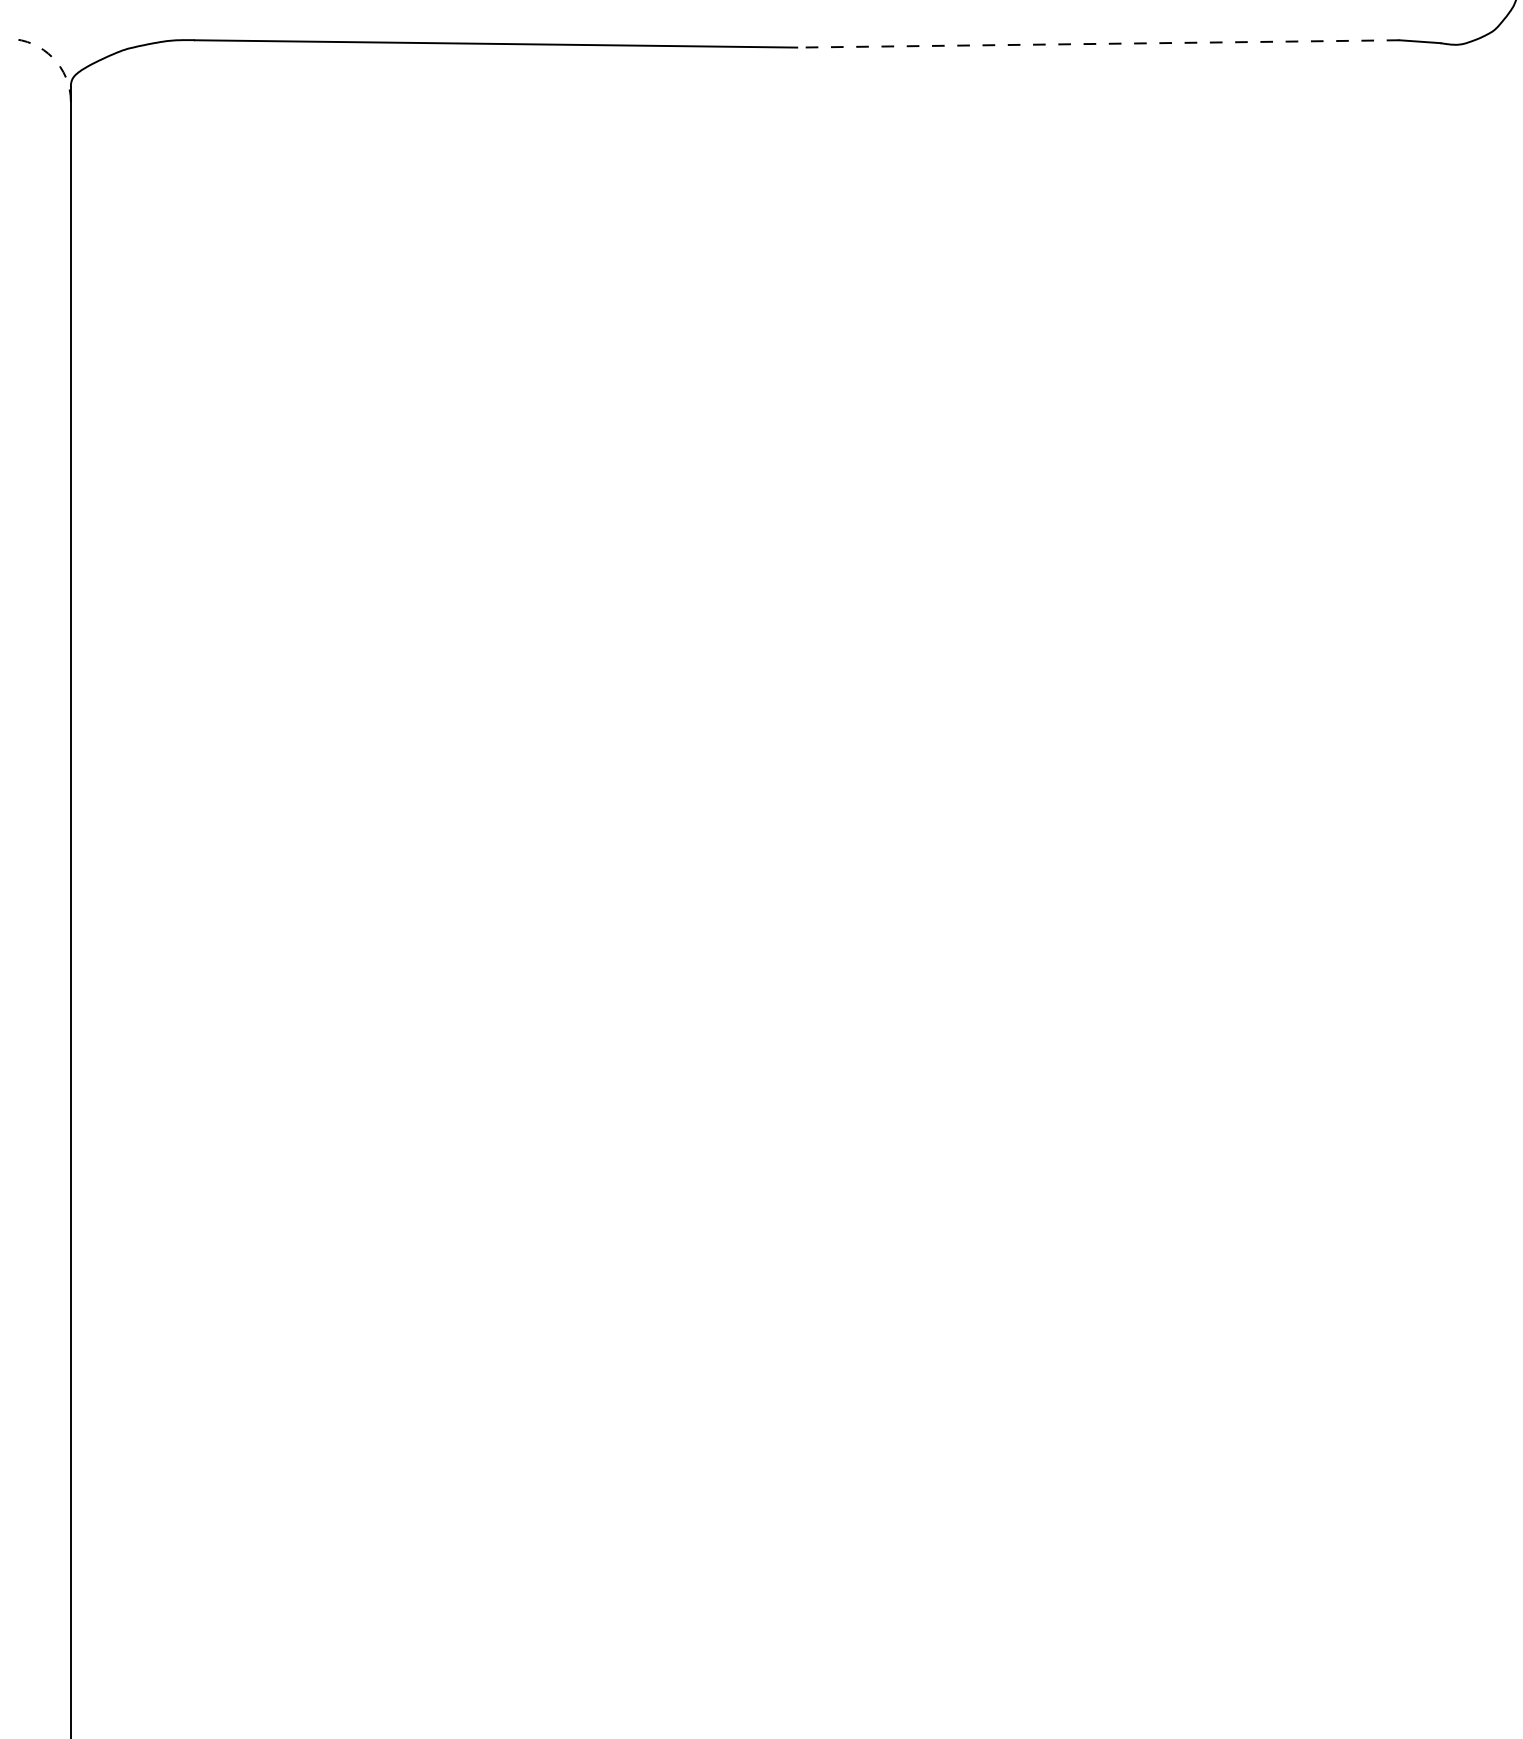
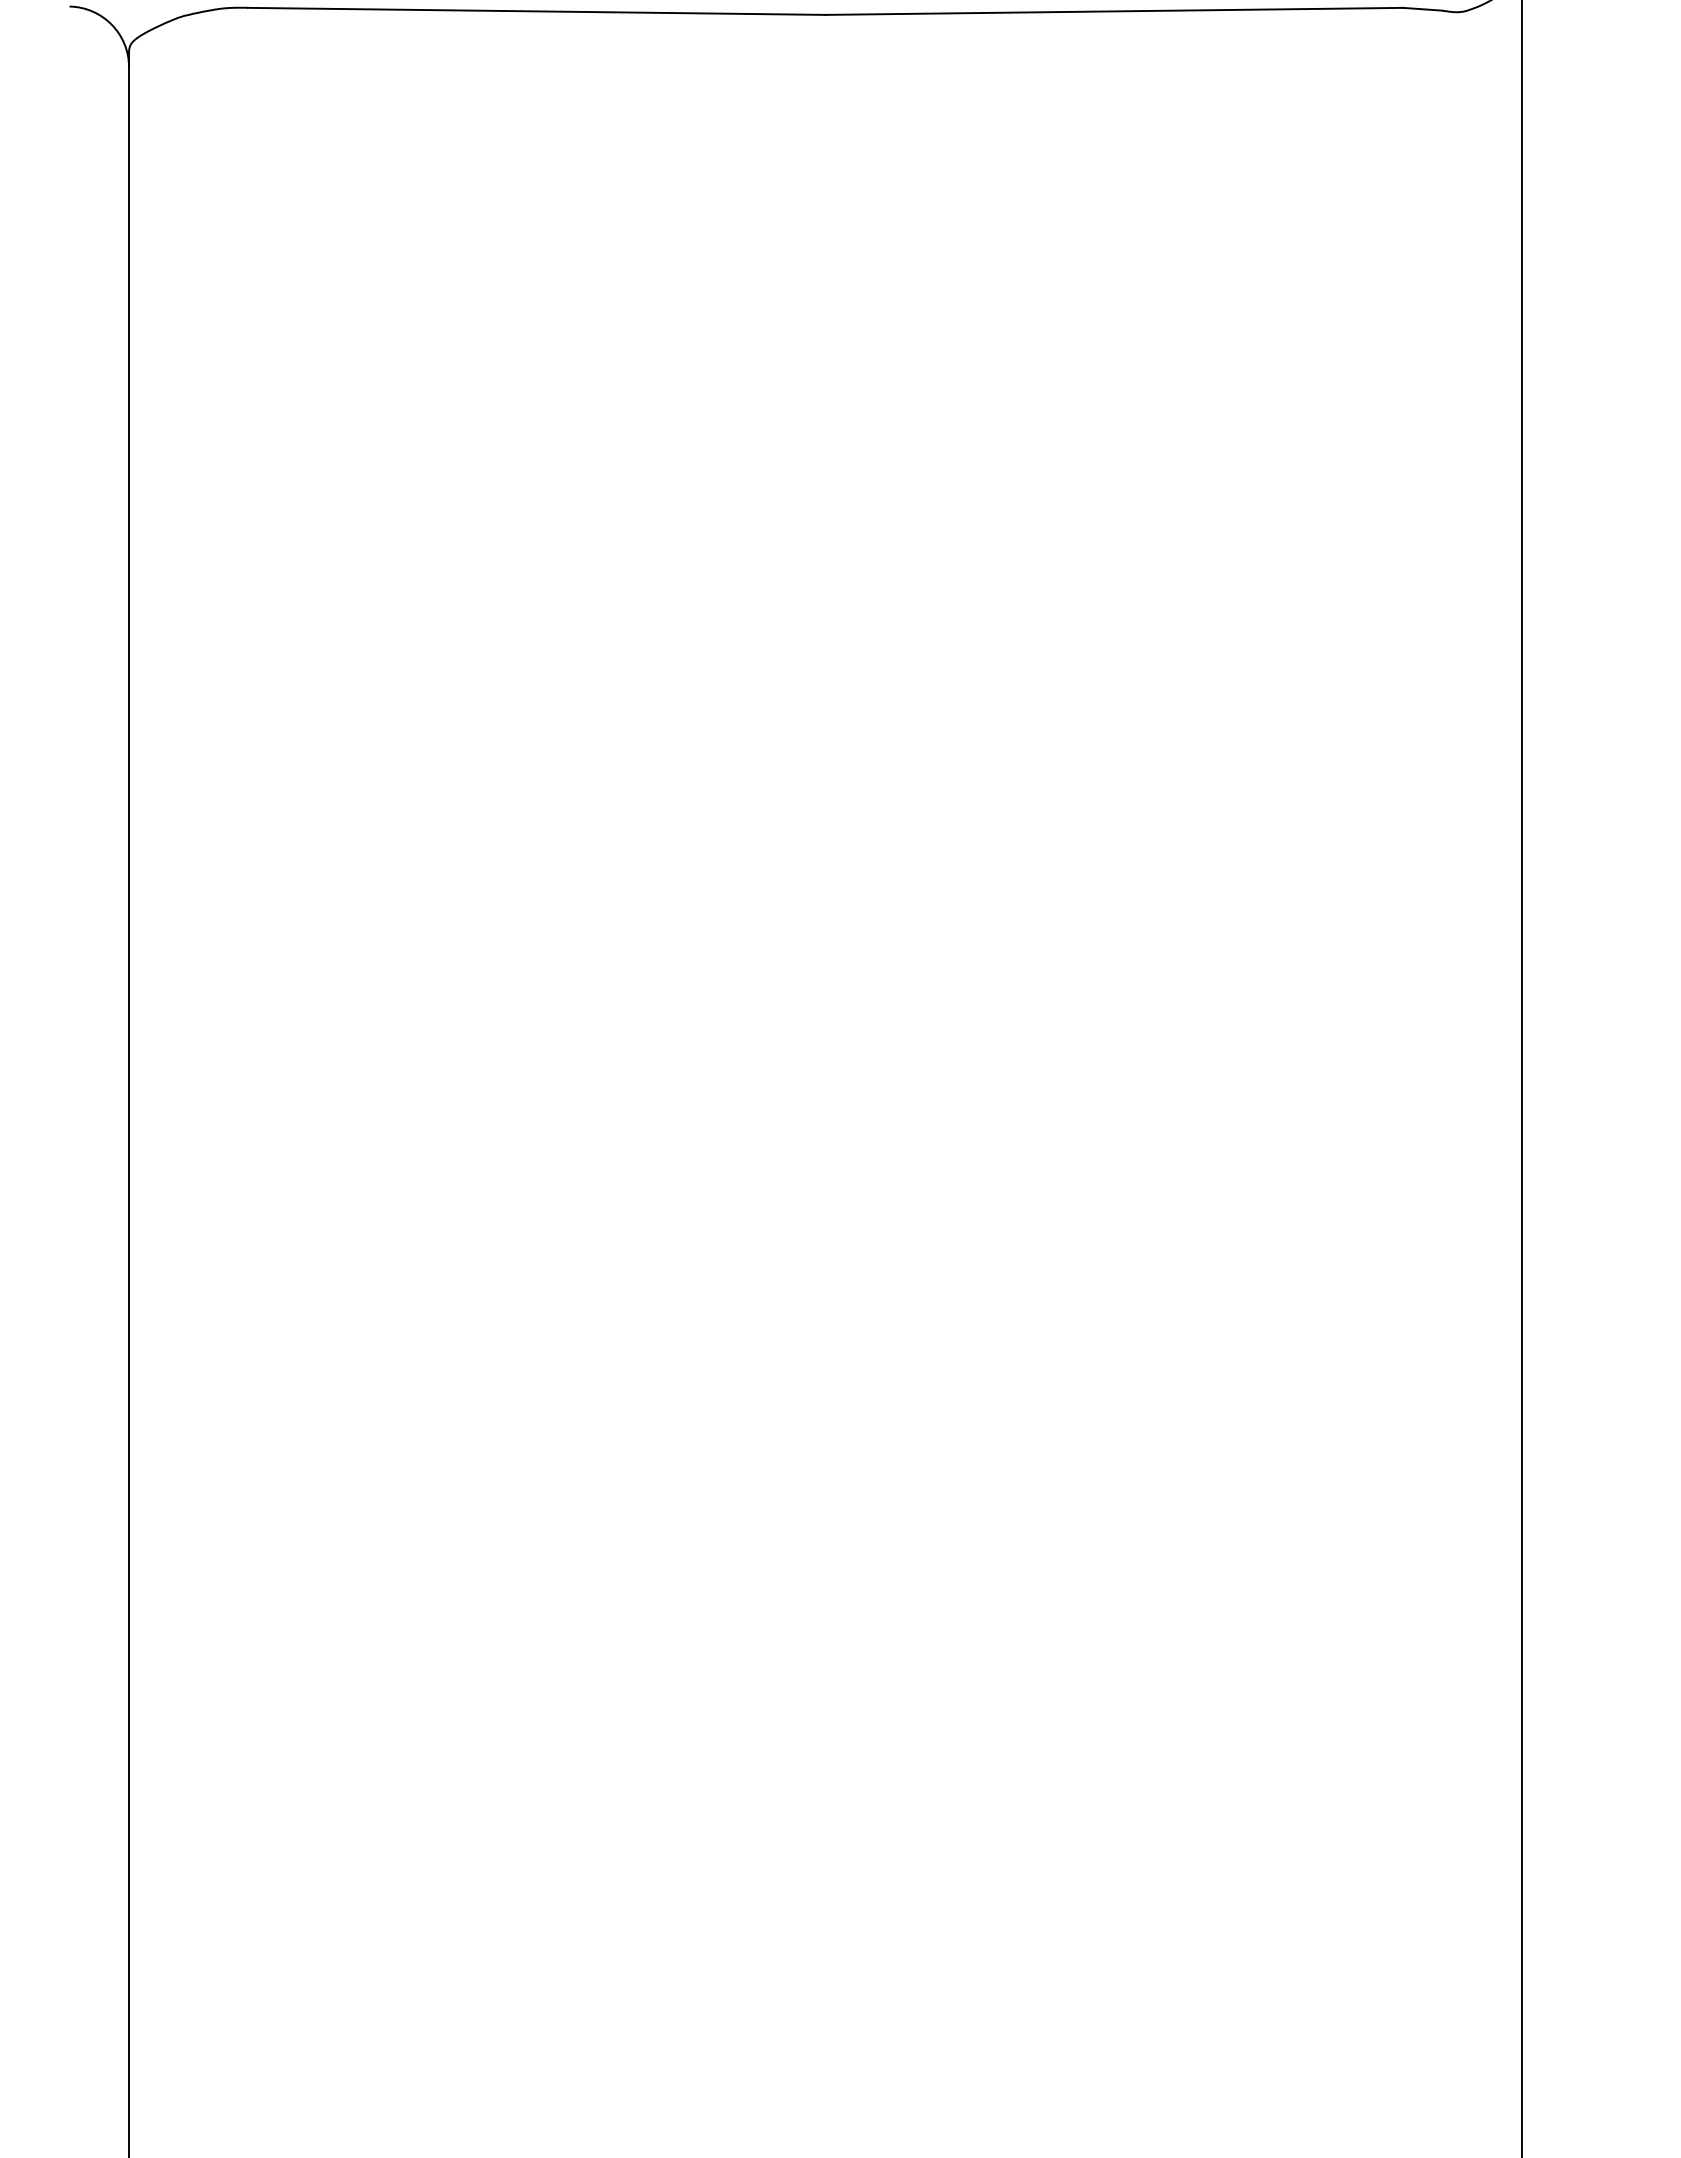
line: (1098, 44) -> (1114, 11), dashed -> solid
arc: (52, 57) -> (111, 24), dashed -> solid

